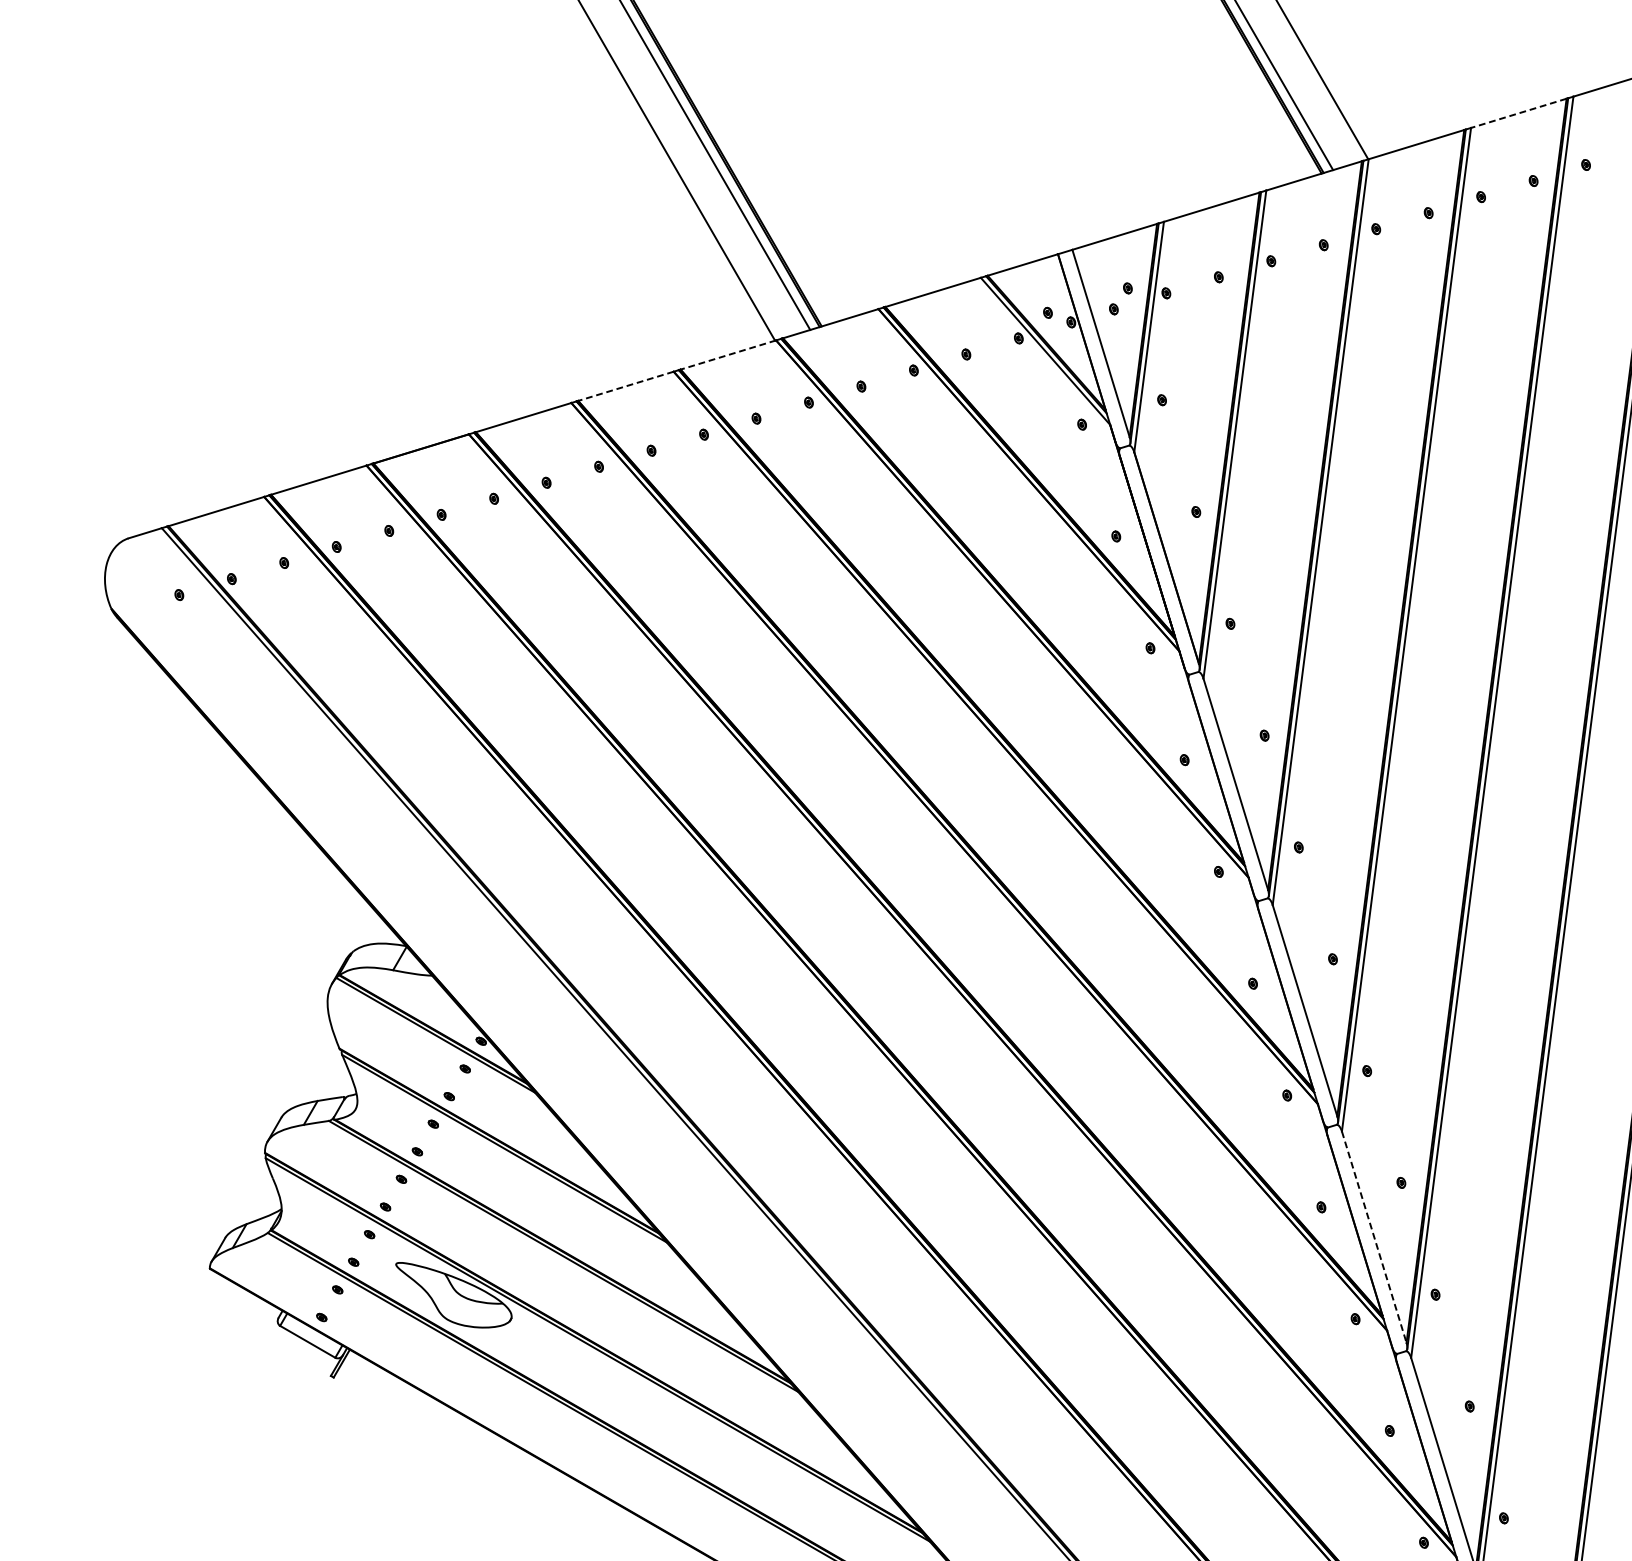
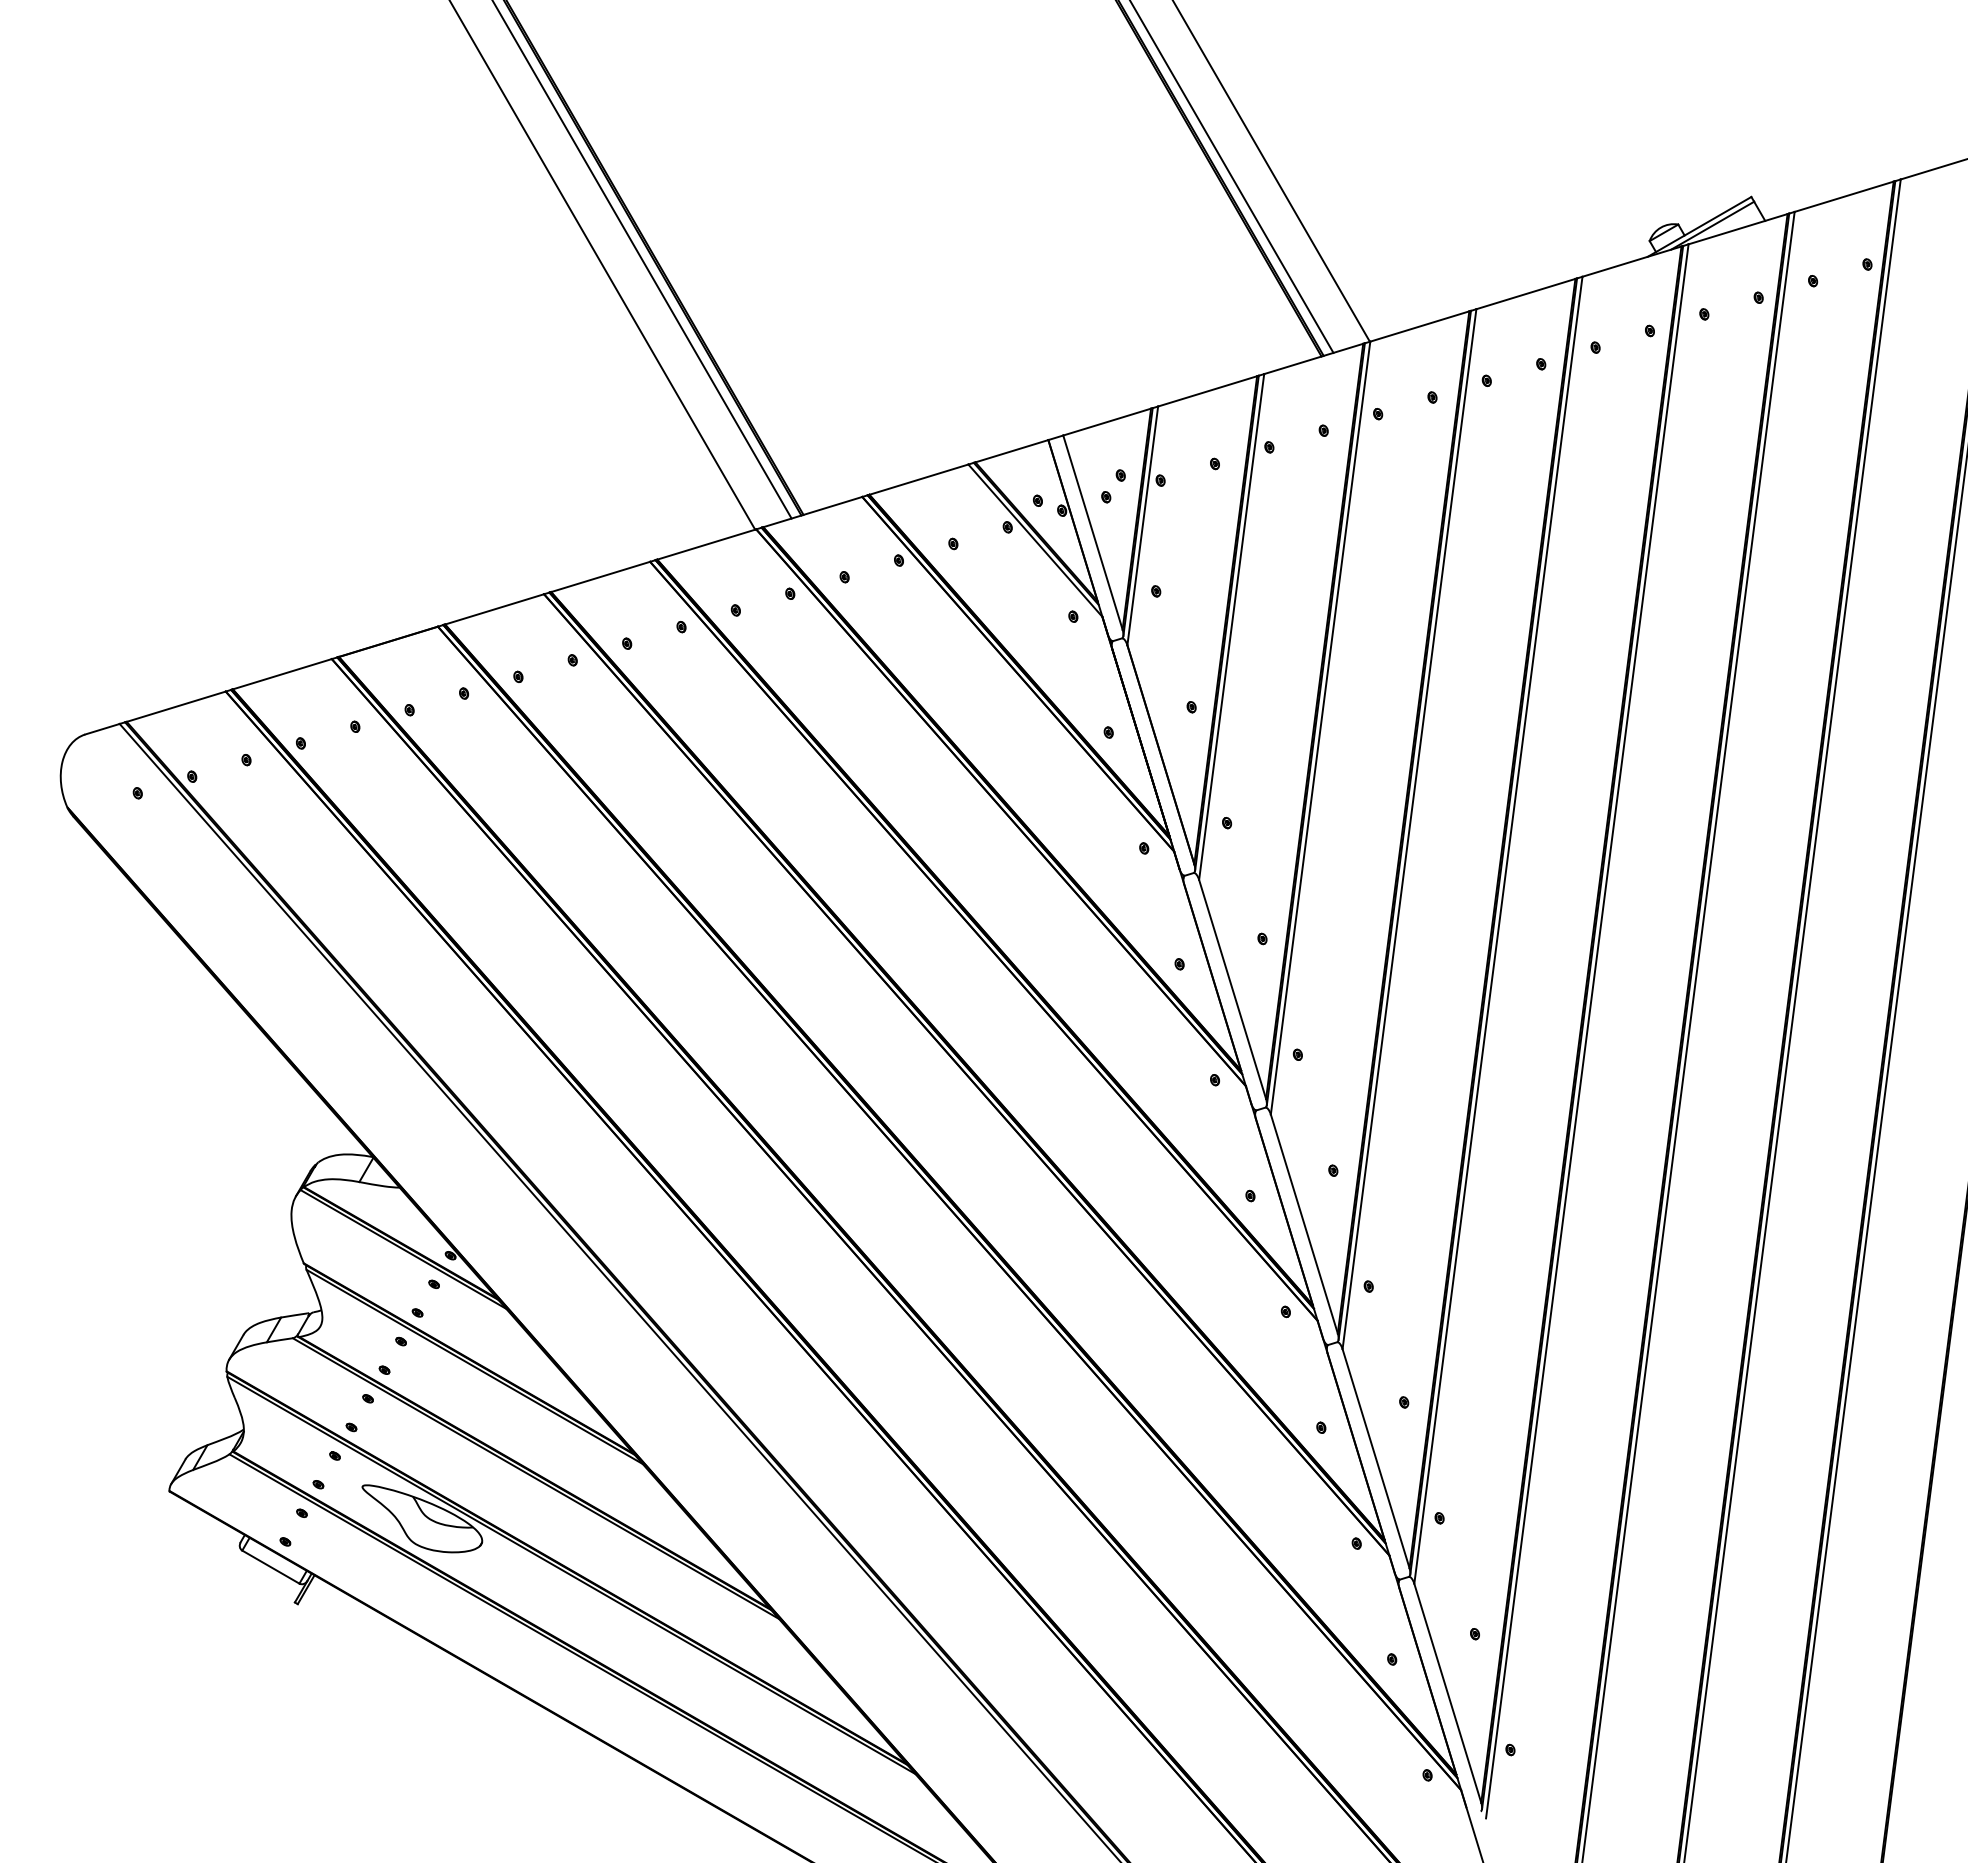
line: (1518, 113) -> (1525, 294), dashed -> solid
line: (728, 355) -> (706, 544), dashed -> solid
line: (625, 385) -> (600, 576), dashed -> solid
line: (1374, 1237) -> (1376, 1459), dashed -> solid

